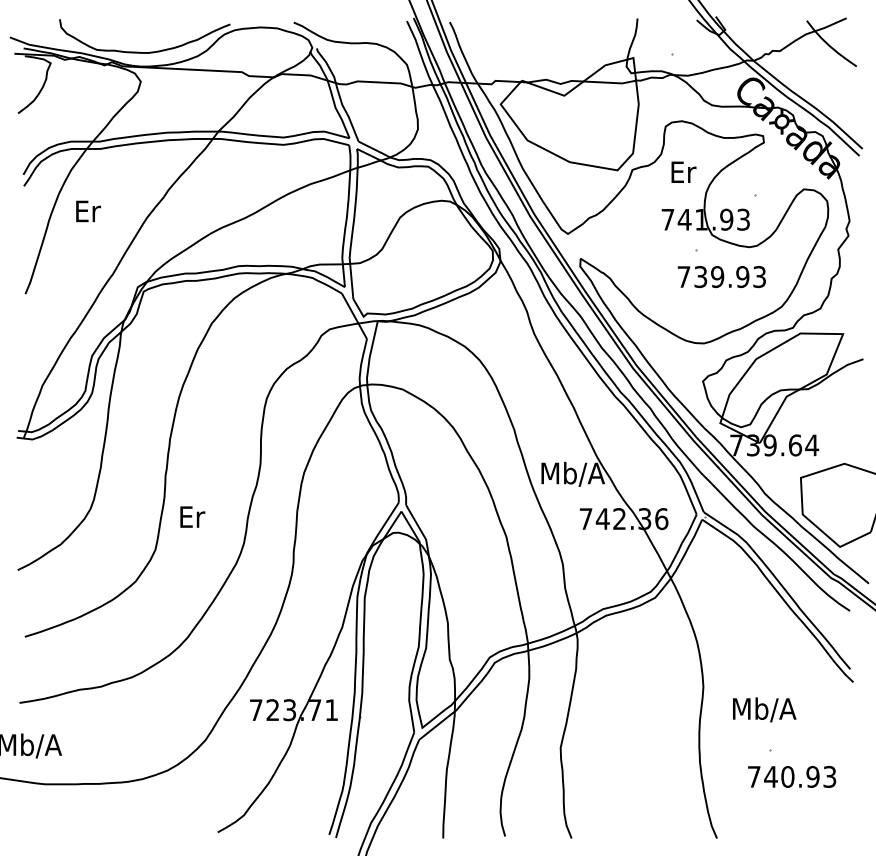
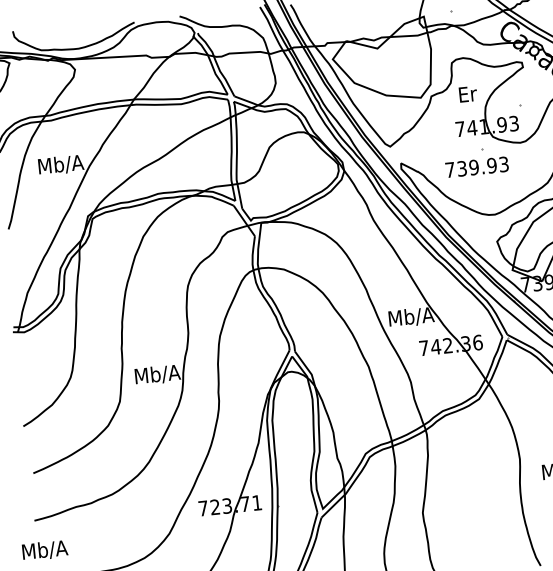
text: (108, 211) -> (61, 164), Er -> Mb/A
text: (721, 277) -> (476, 167), moved
text: (212, 517) -> (158, 374), Er -> Mb/A

